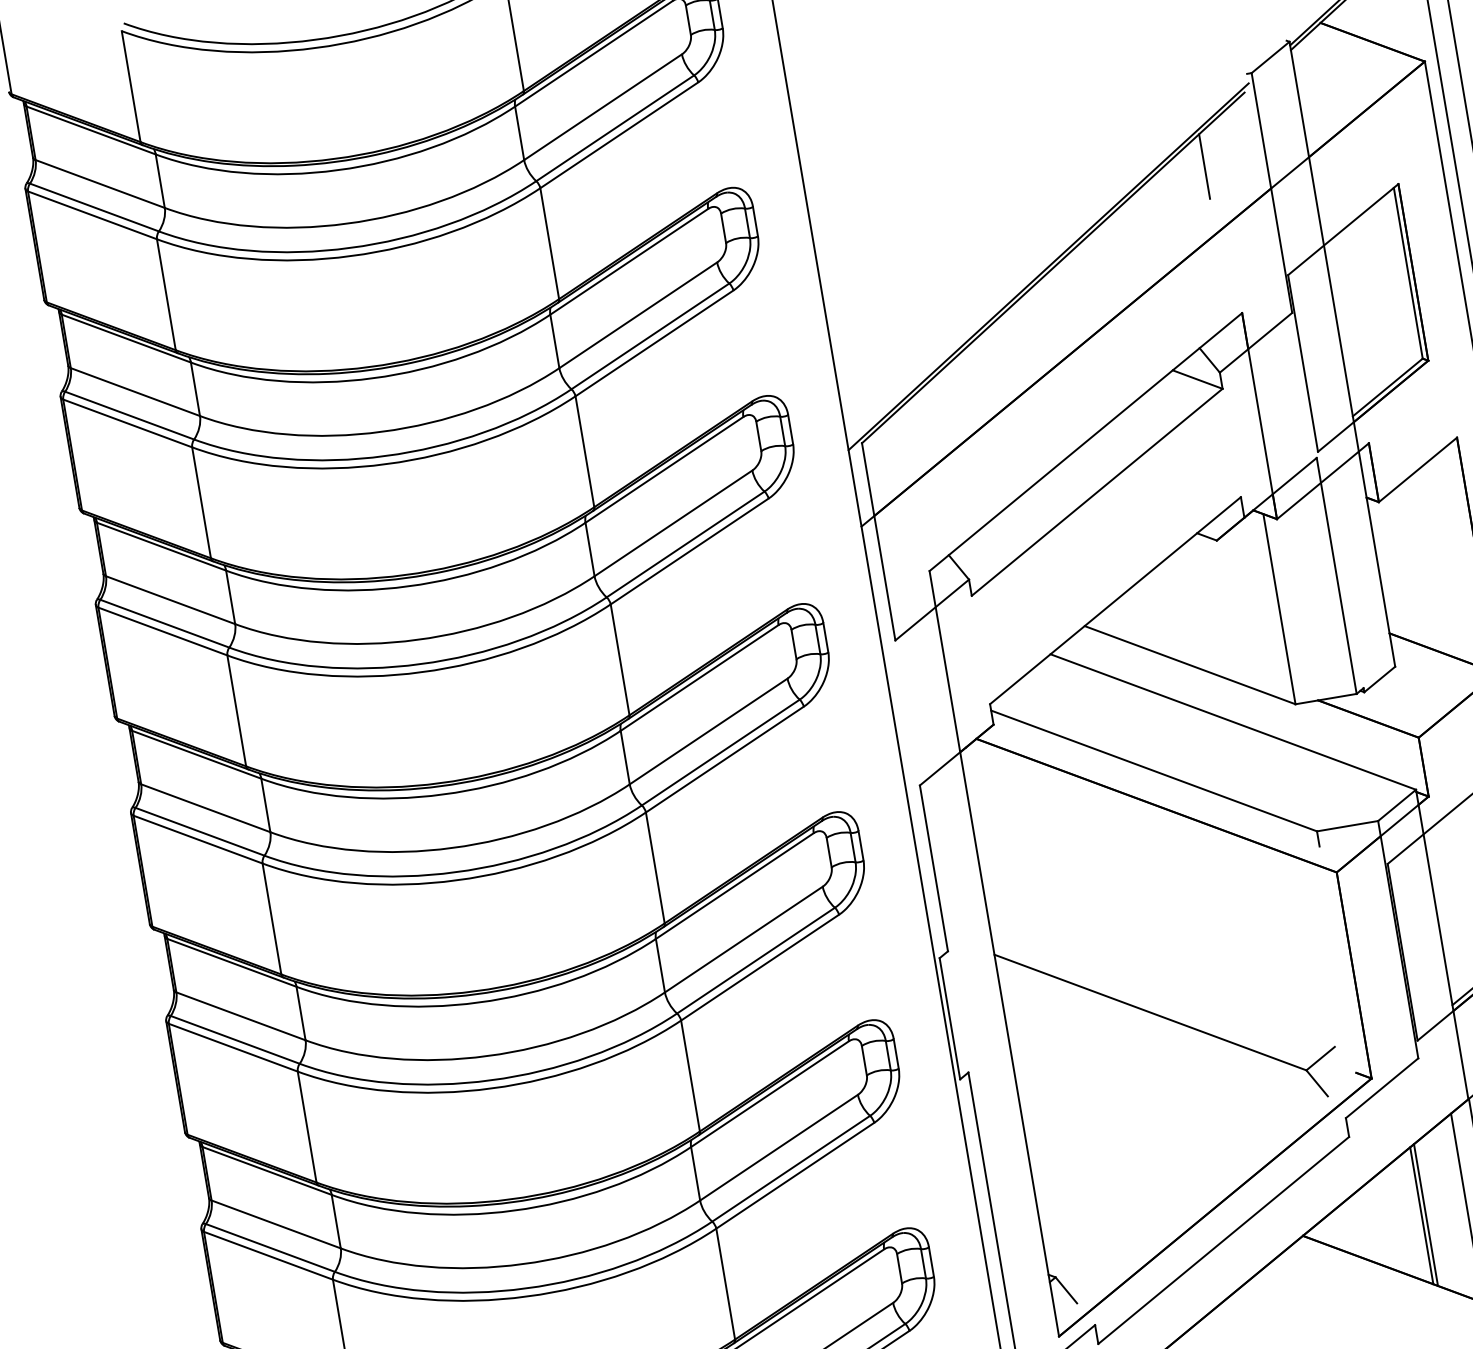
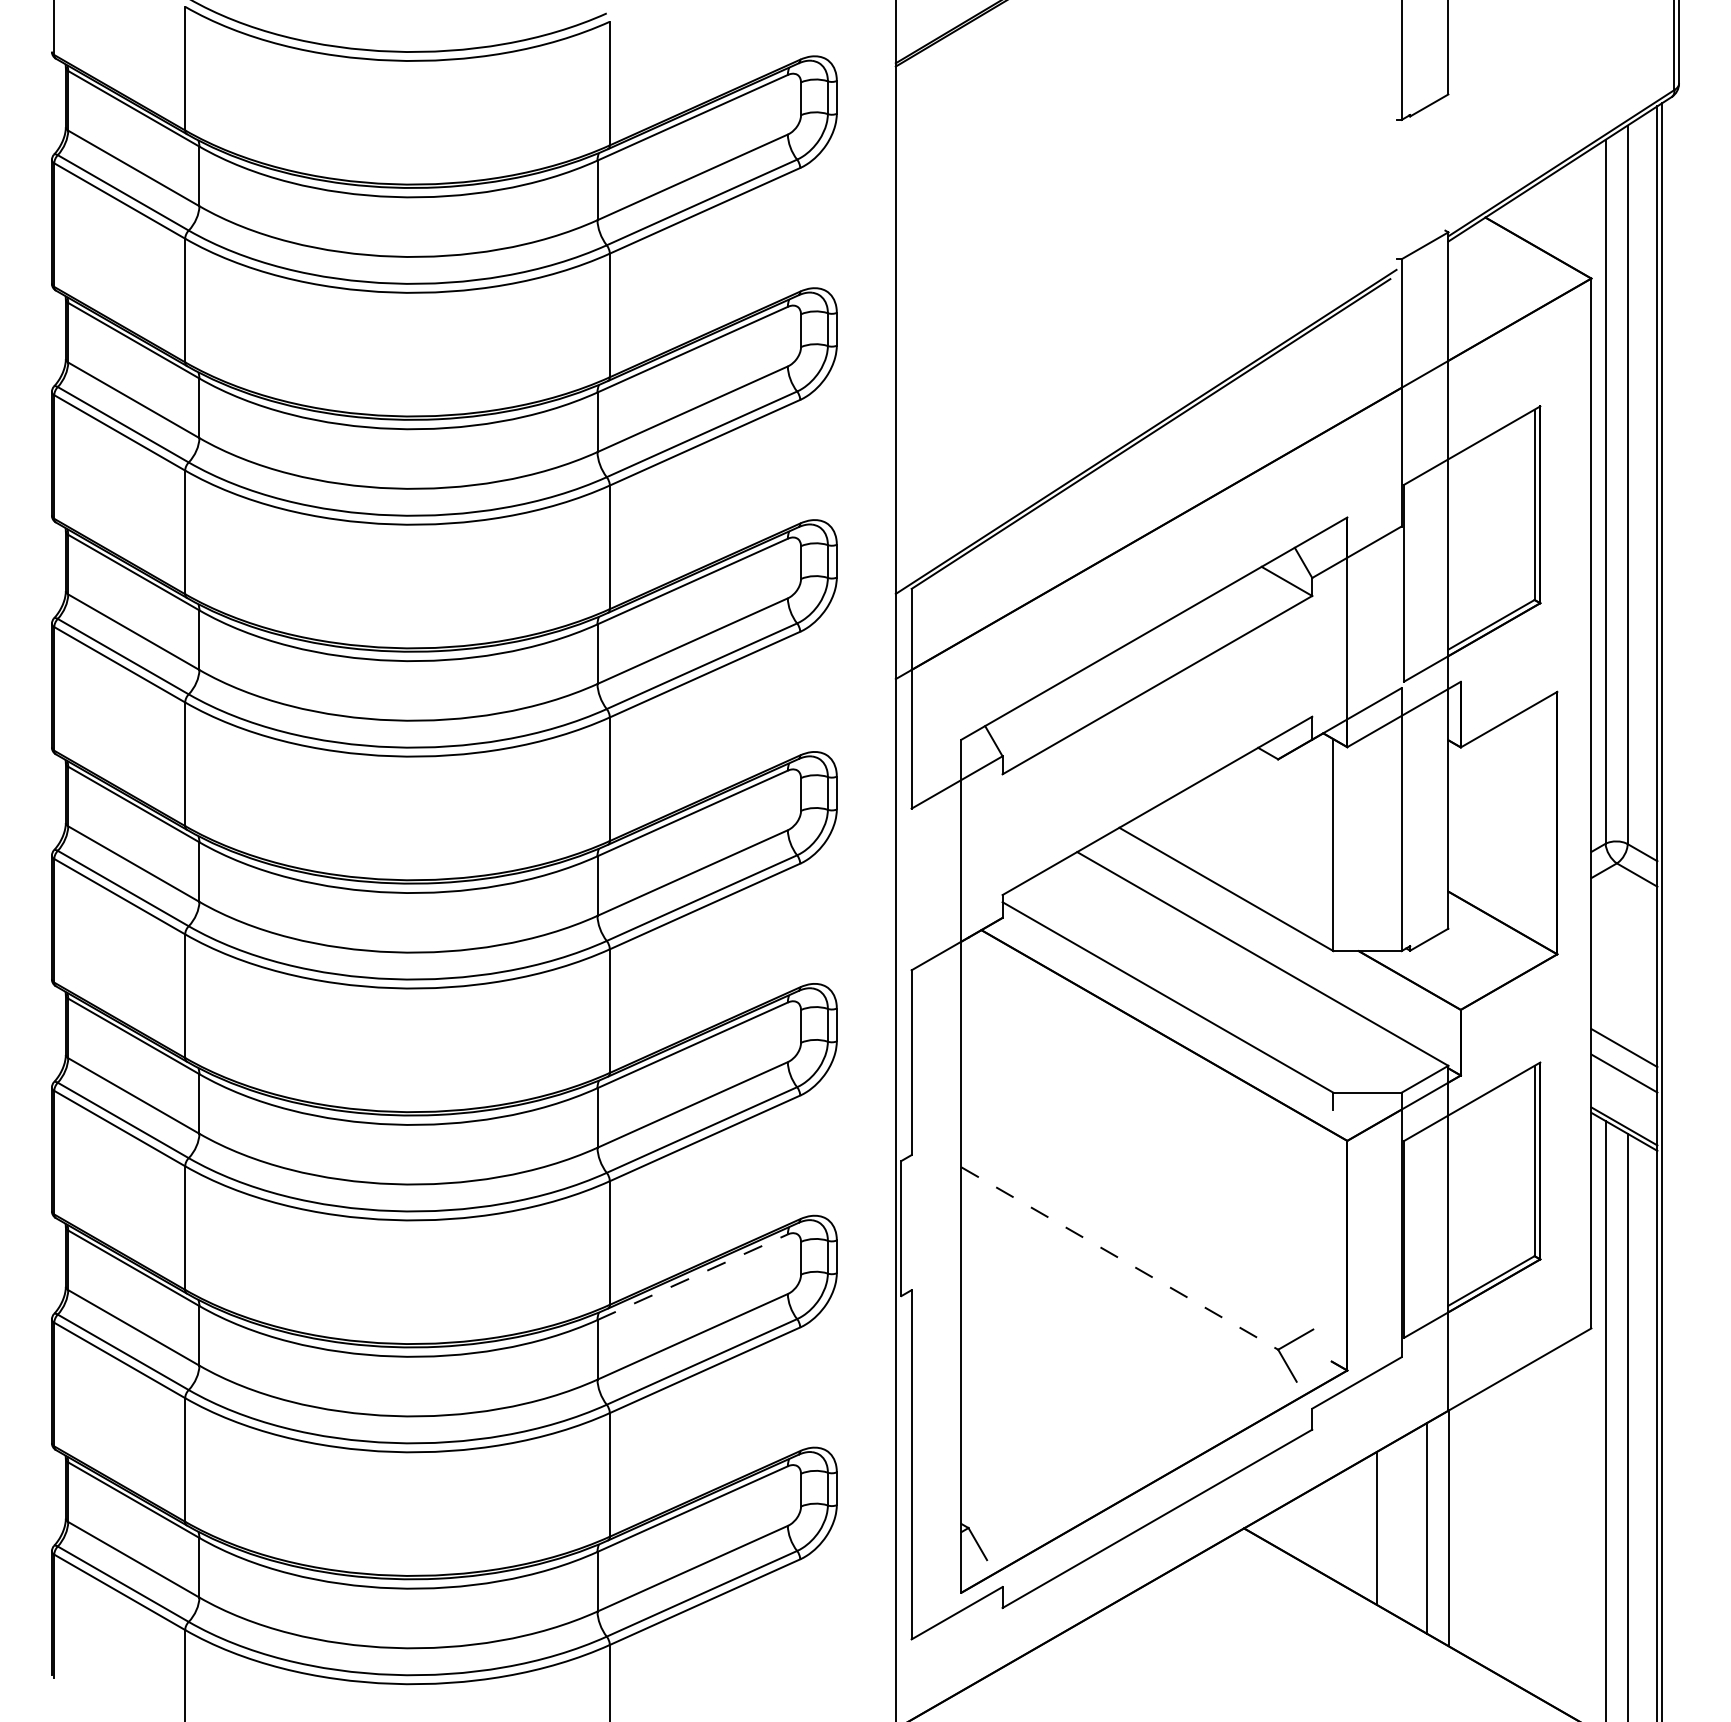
line: (1204, 166) -> (1333, 351), removed
line: (1150, 1012) -> (1119, 1258), solid -> dashed
line: (770, 1094) -> (693, 1277), solid -> dashed
line: (1426, 1215) -> (1381, 1528), removed

